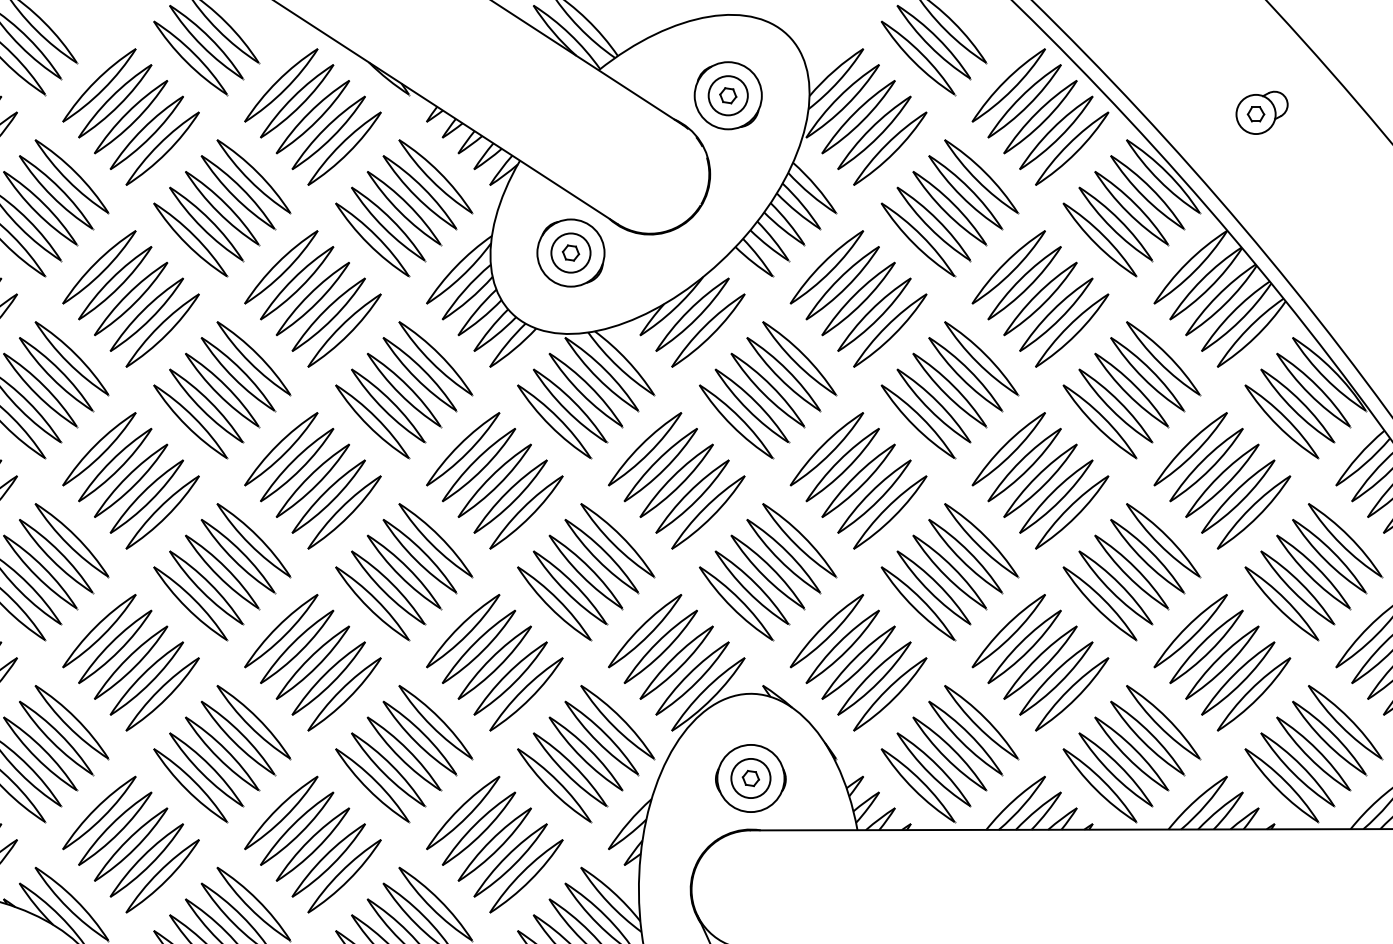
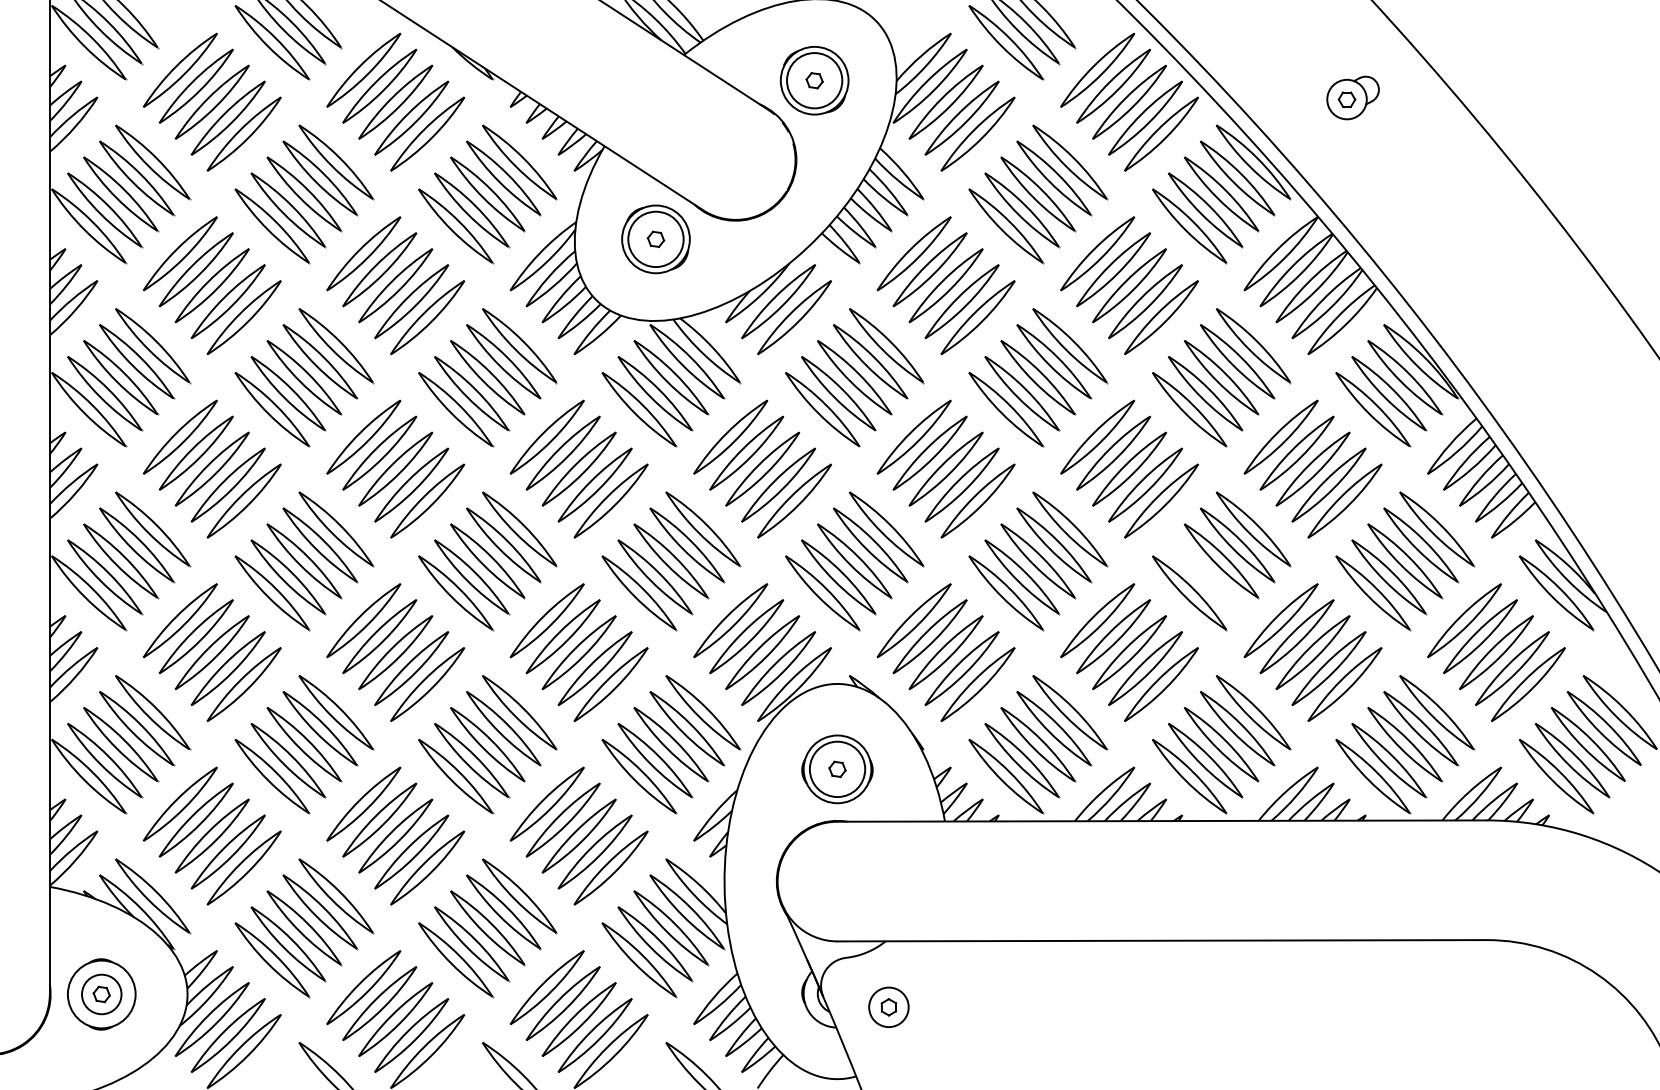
circle: (728, 95) -> (814, 80), size x1.4
circle: (570, 253) -> (655, 239), size x1.4
part: (1115, 588) -> (1205, 577), removed
circle: (750, 778) -> (837, 769), size x1.4

